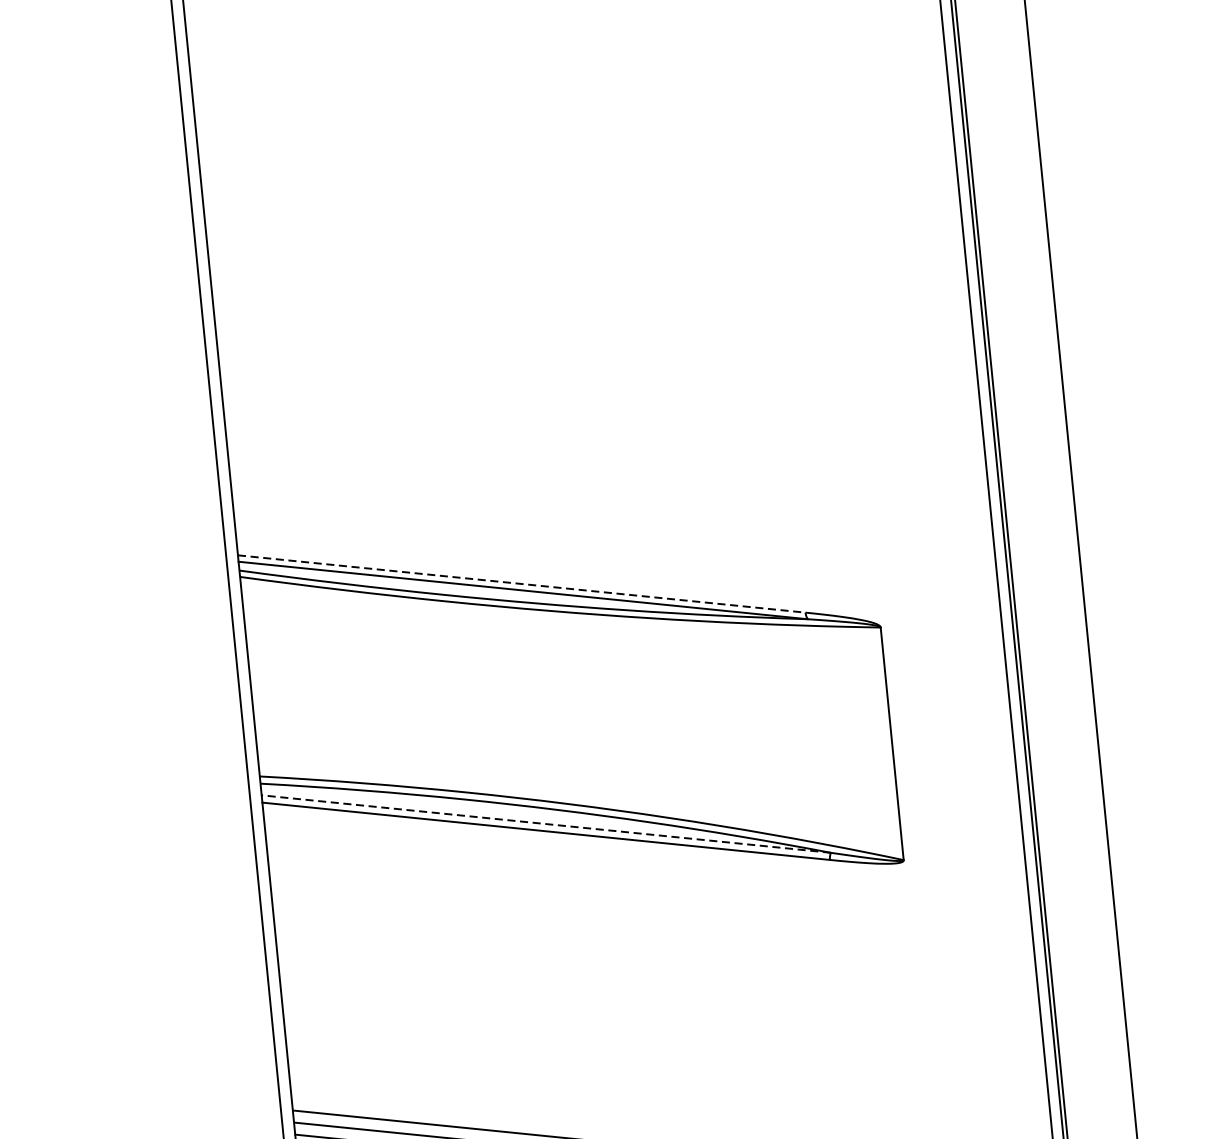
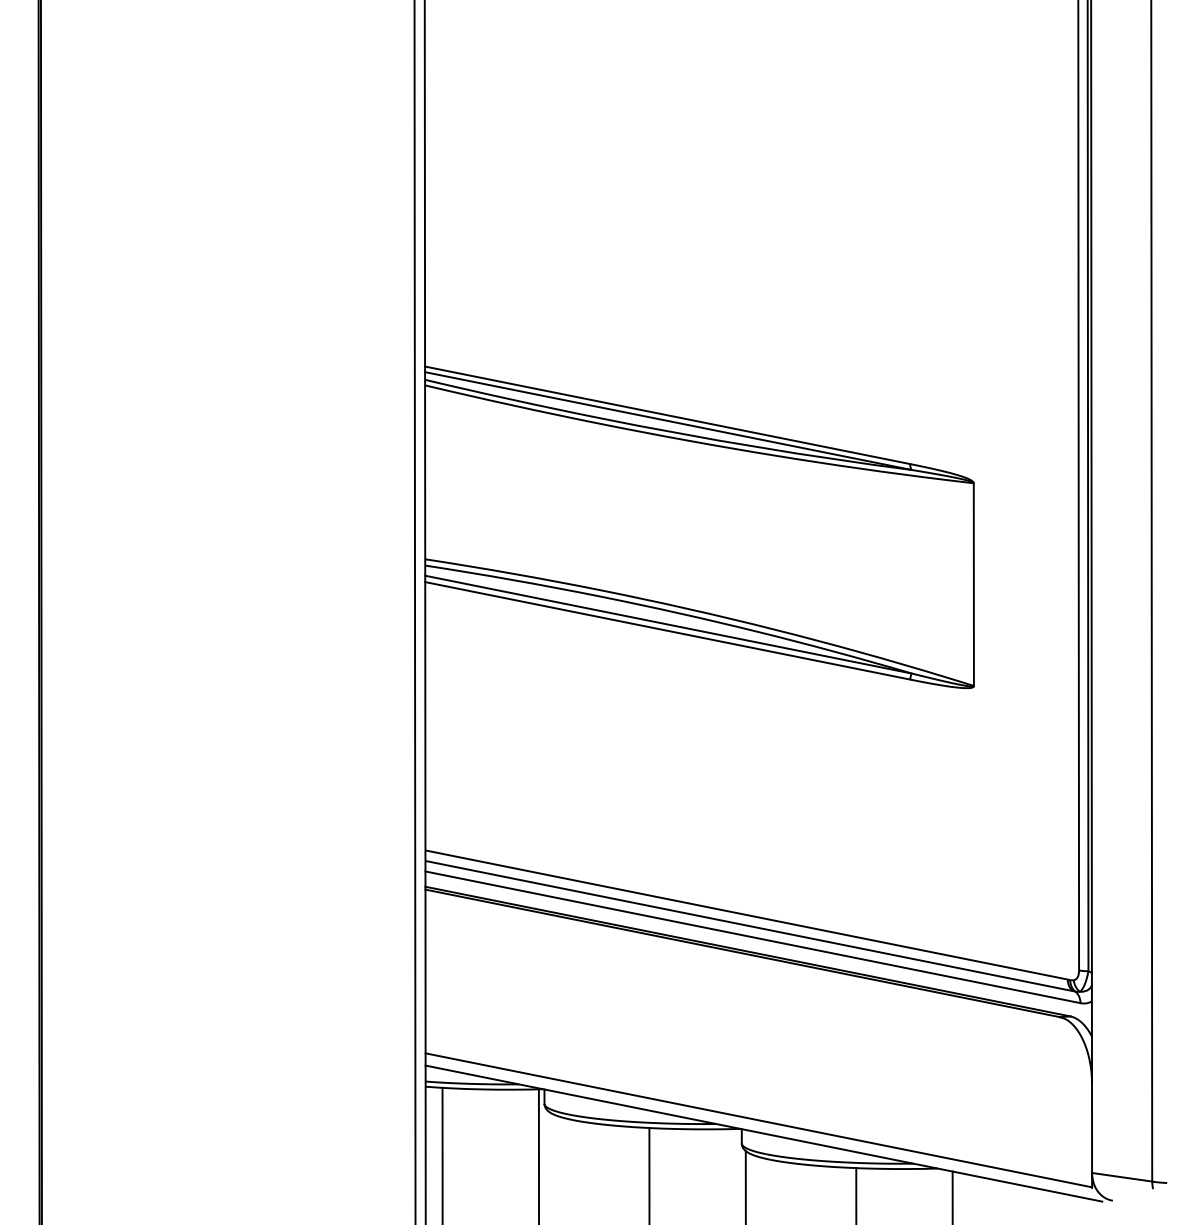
line: (522, 584) -> (668, 415), dashed -> solid
line: (545, 824) -> (667, 624), dashed -> solid

